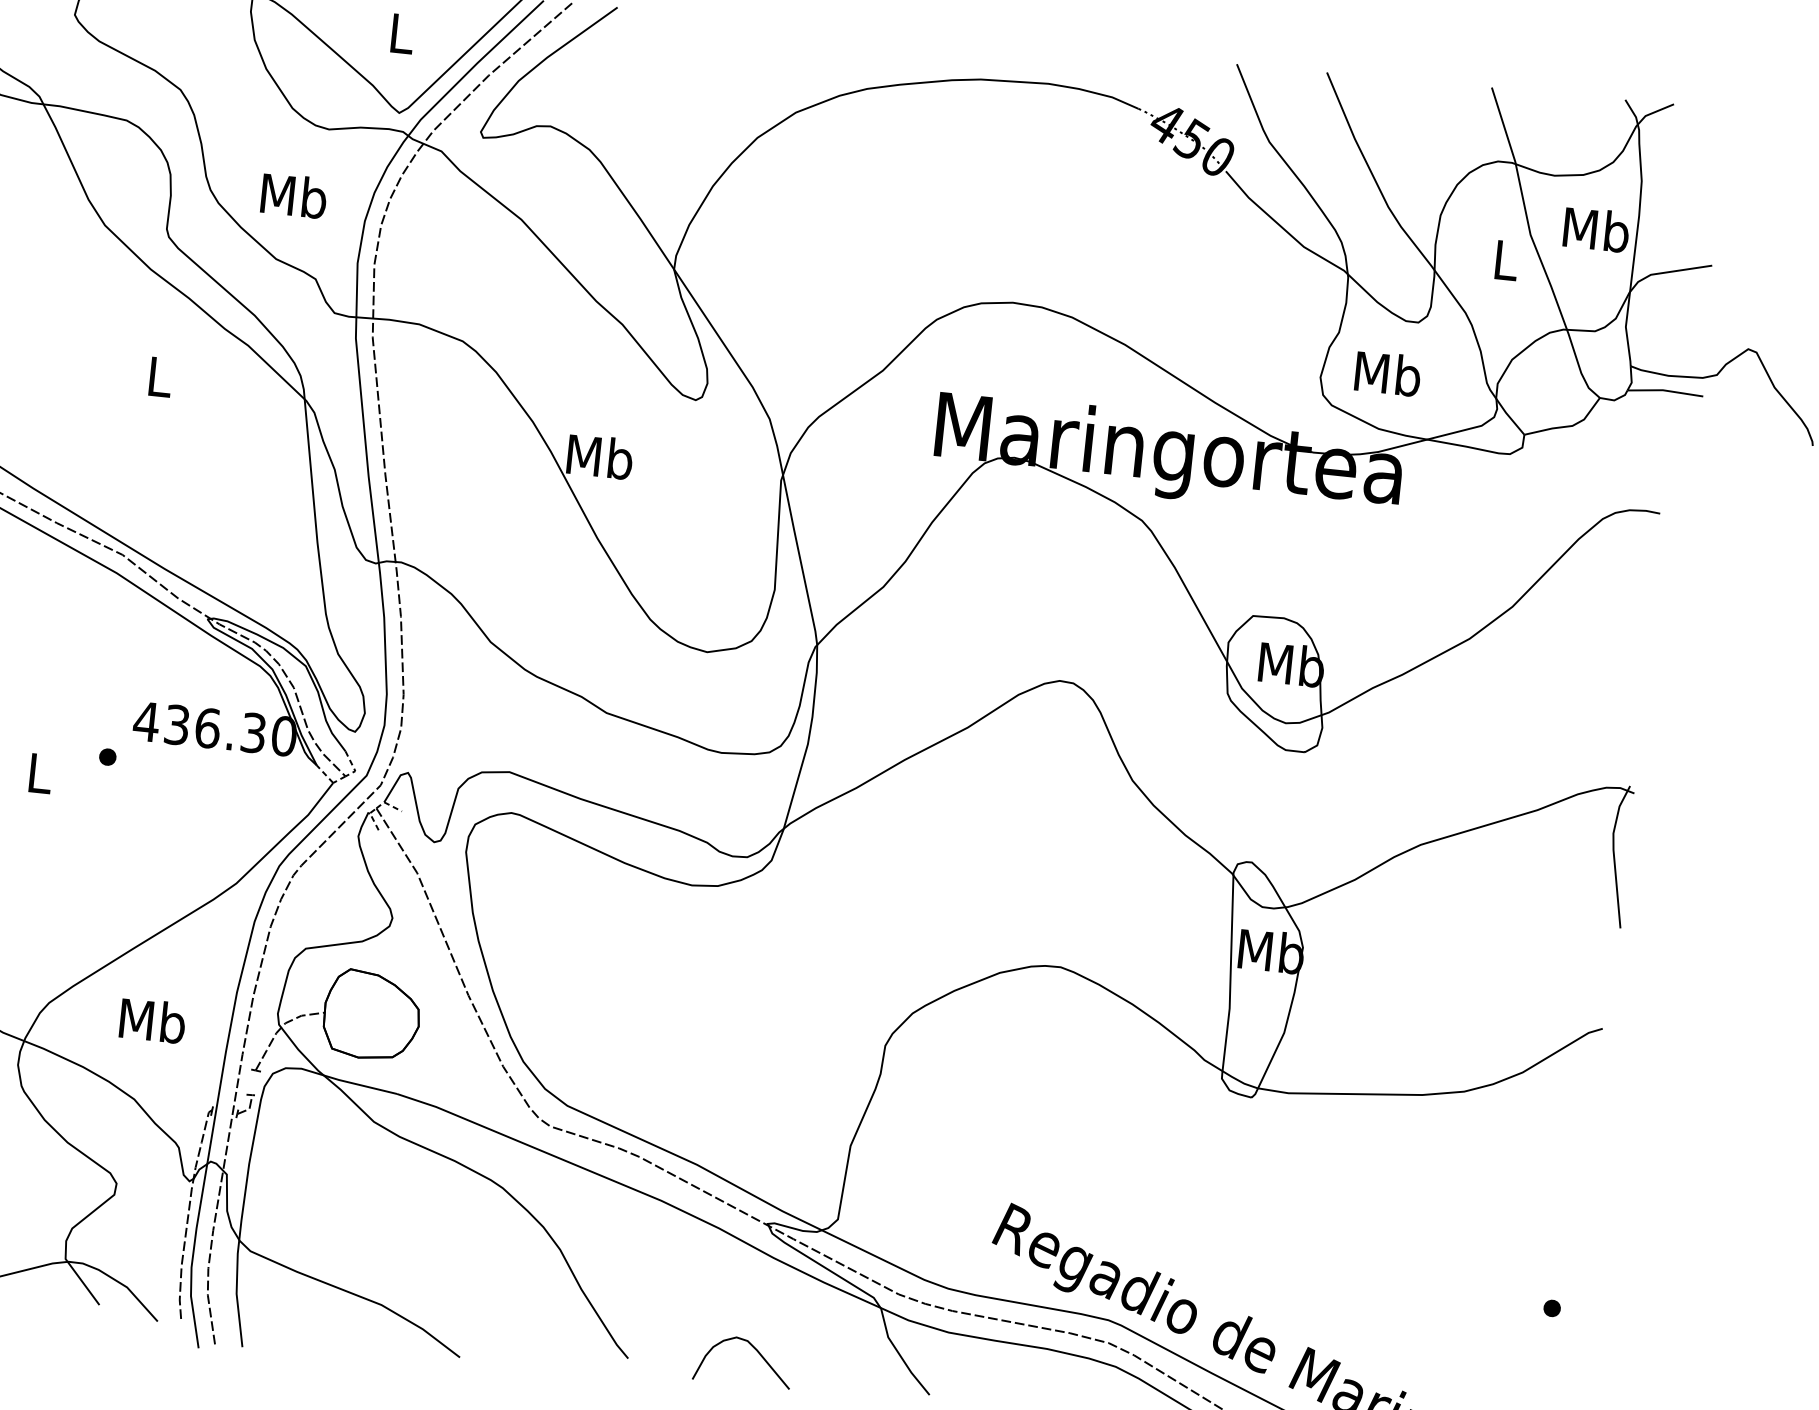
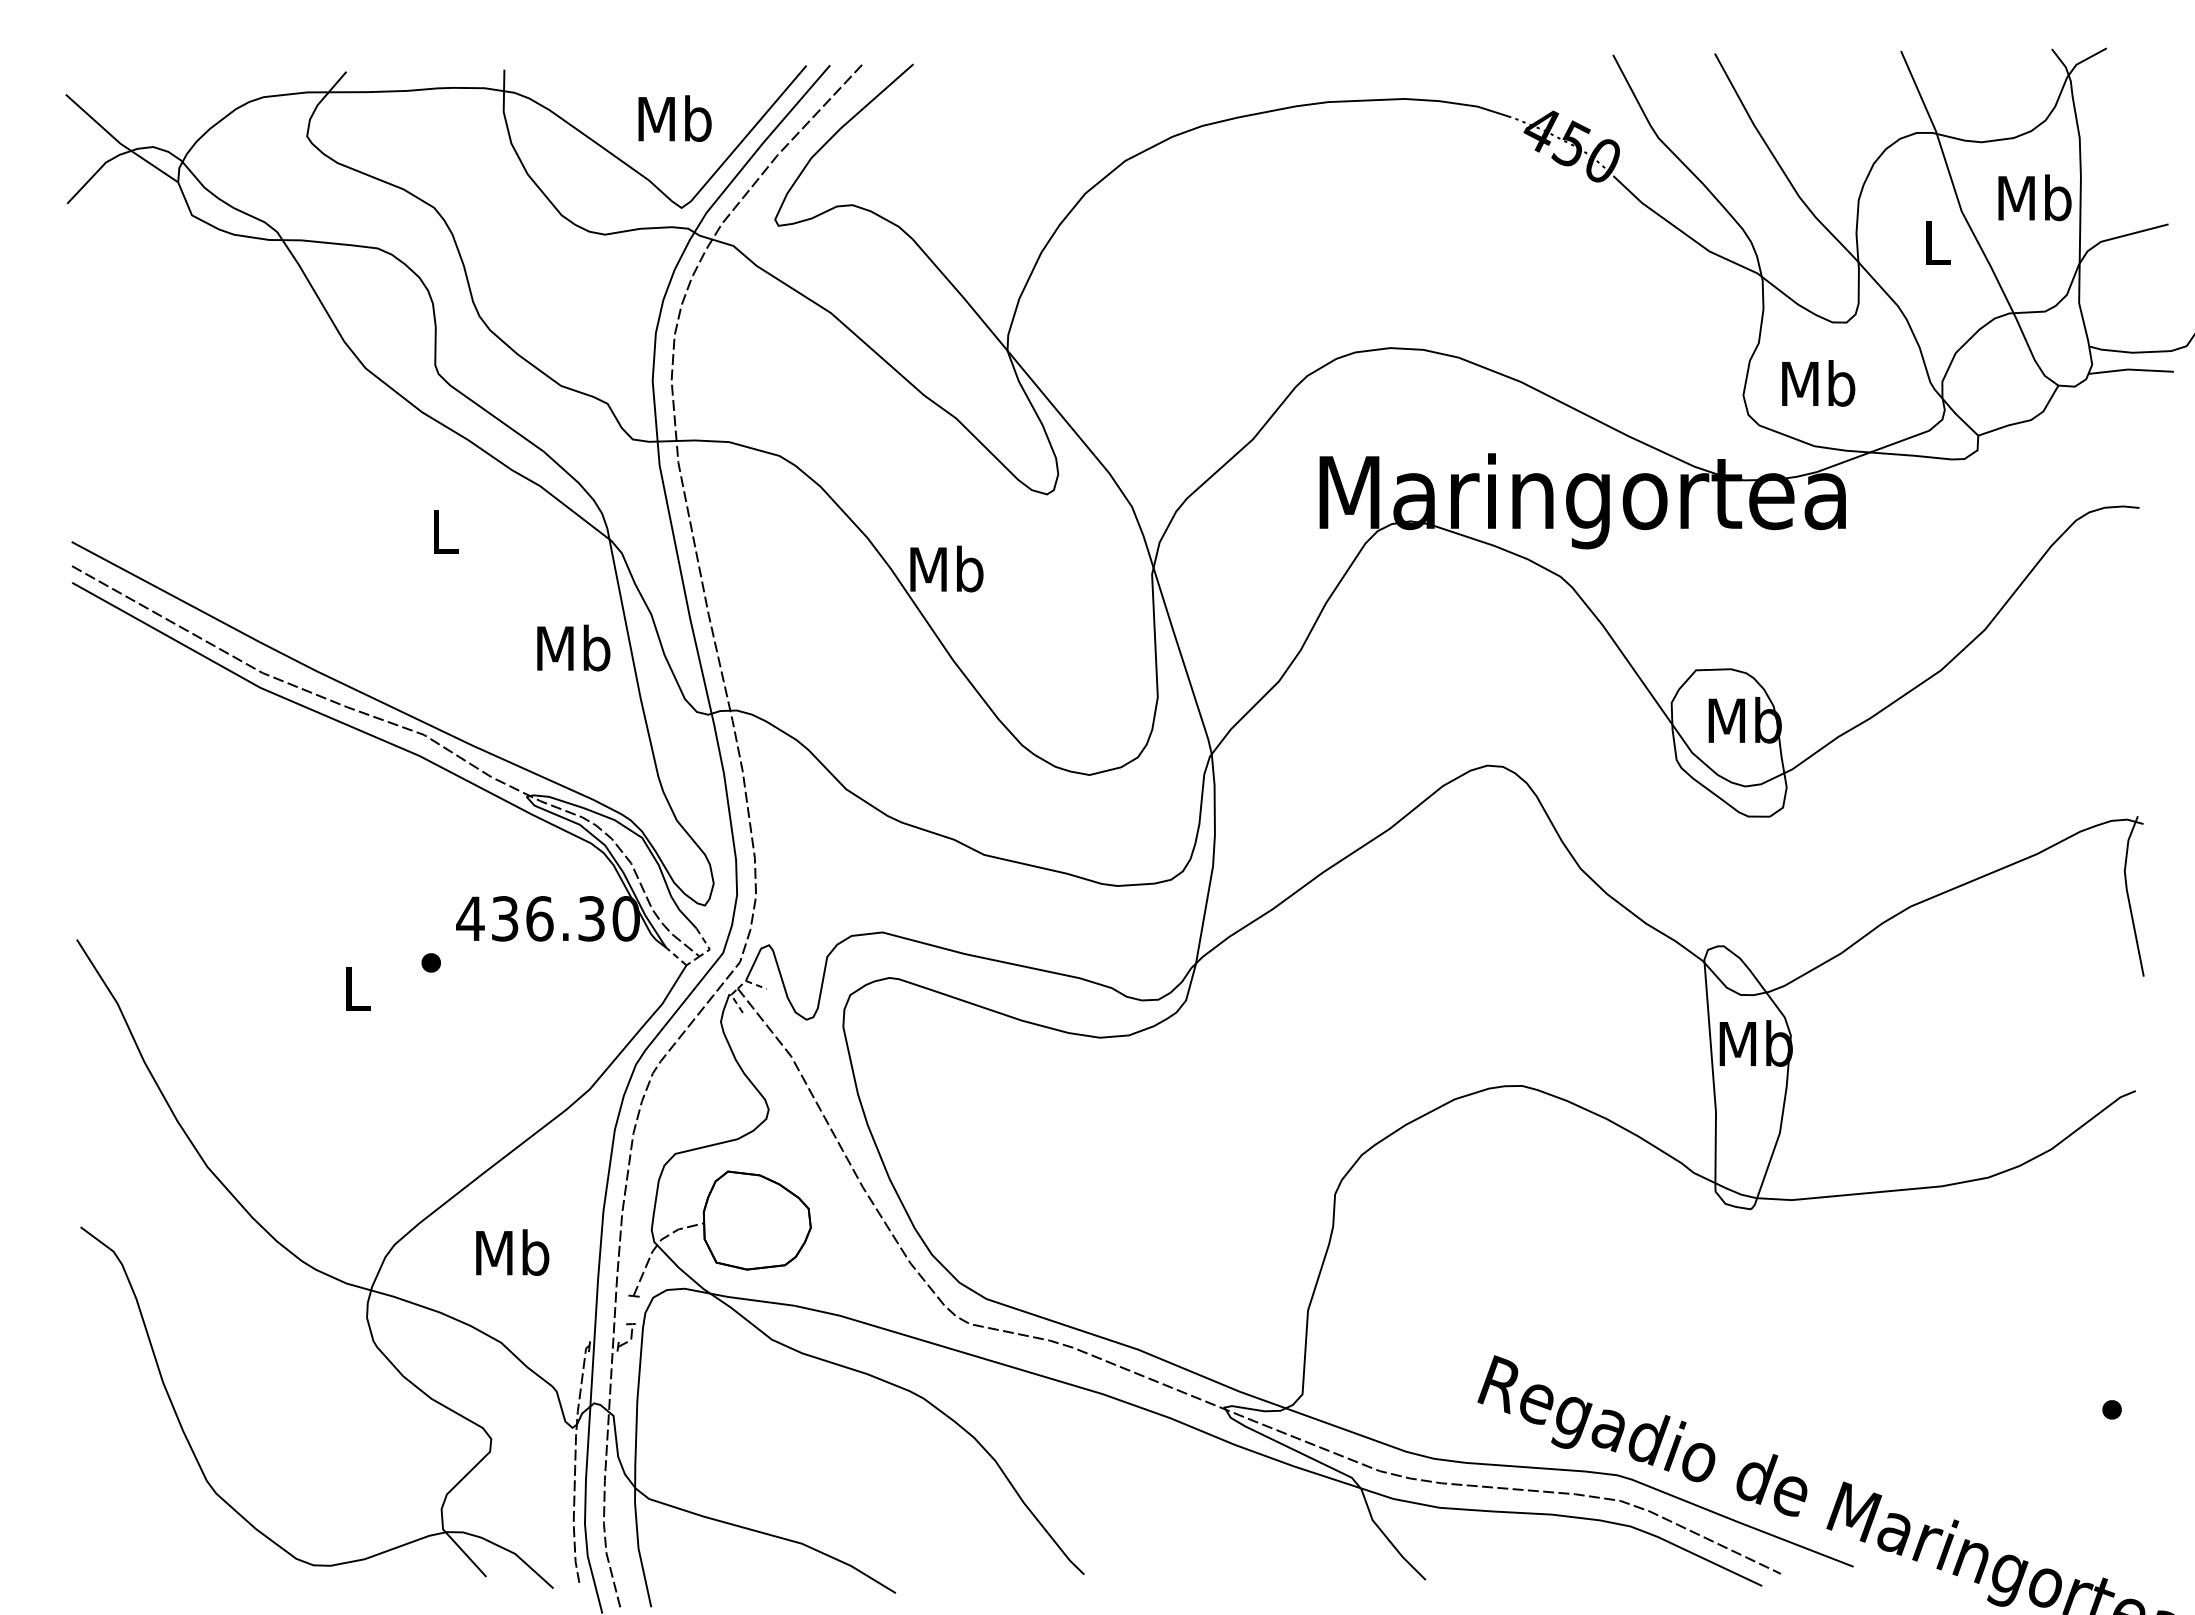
text: (401, 33) -> (674, 118), L -> Mb
text: (293, 195) -> (573, 647), moved
curve: (754, 1349) -> (1224, 1549), removed

